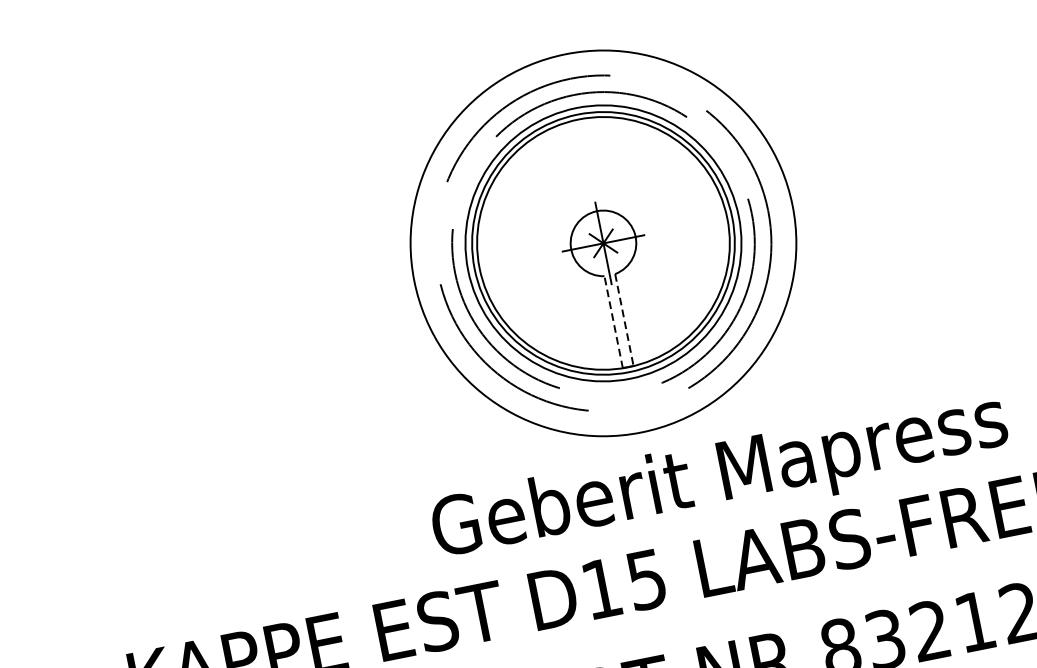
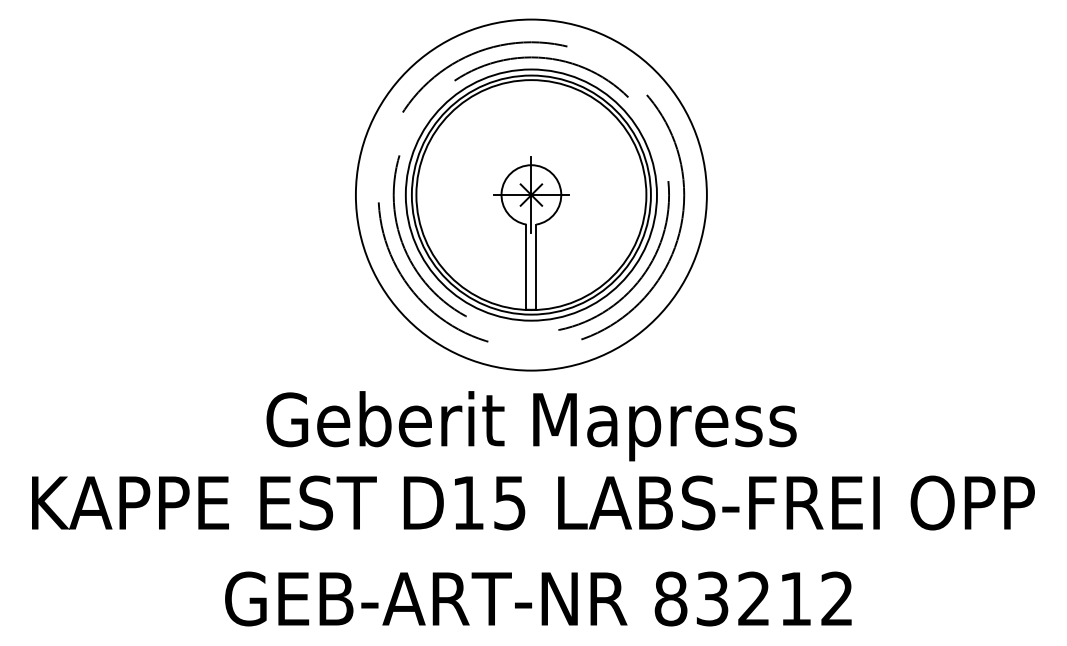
line: (624, 320) -> (536, 267), dashed -> solid
line: (613, 322) -> (526, 267), dashed -> solid
text: (720, 479) -> (531, 426), moved

